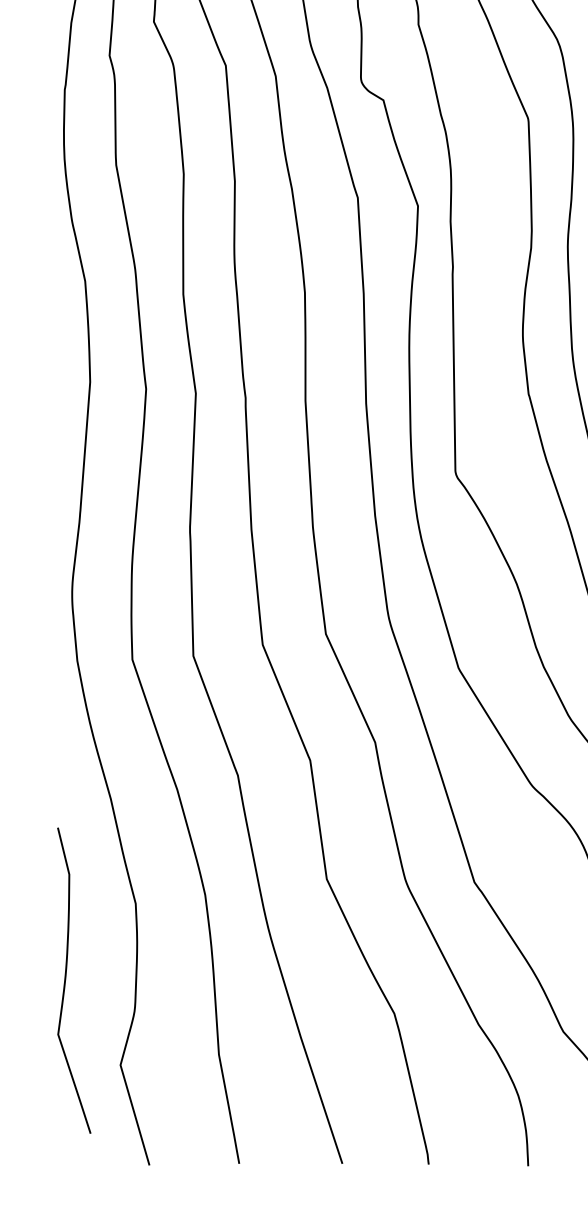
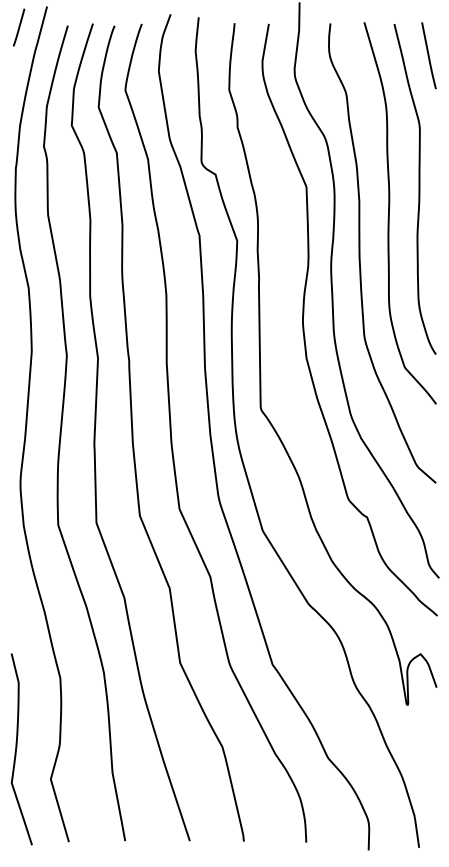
curve: (67, 979) -> (17, 748), moved

